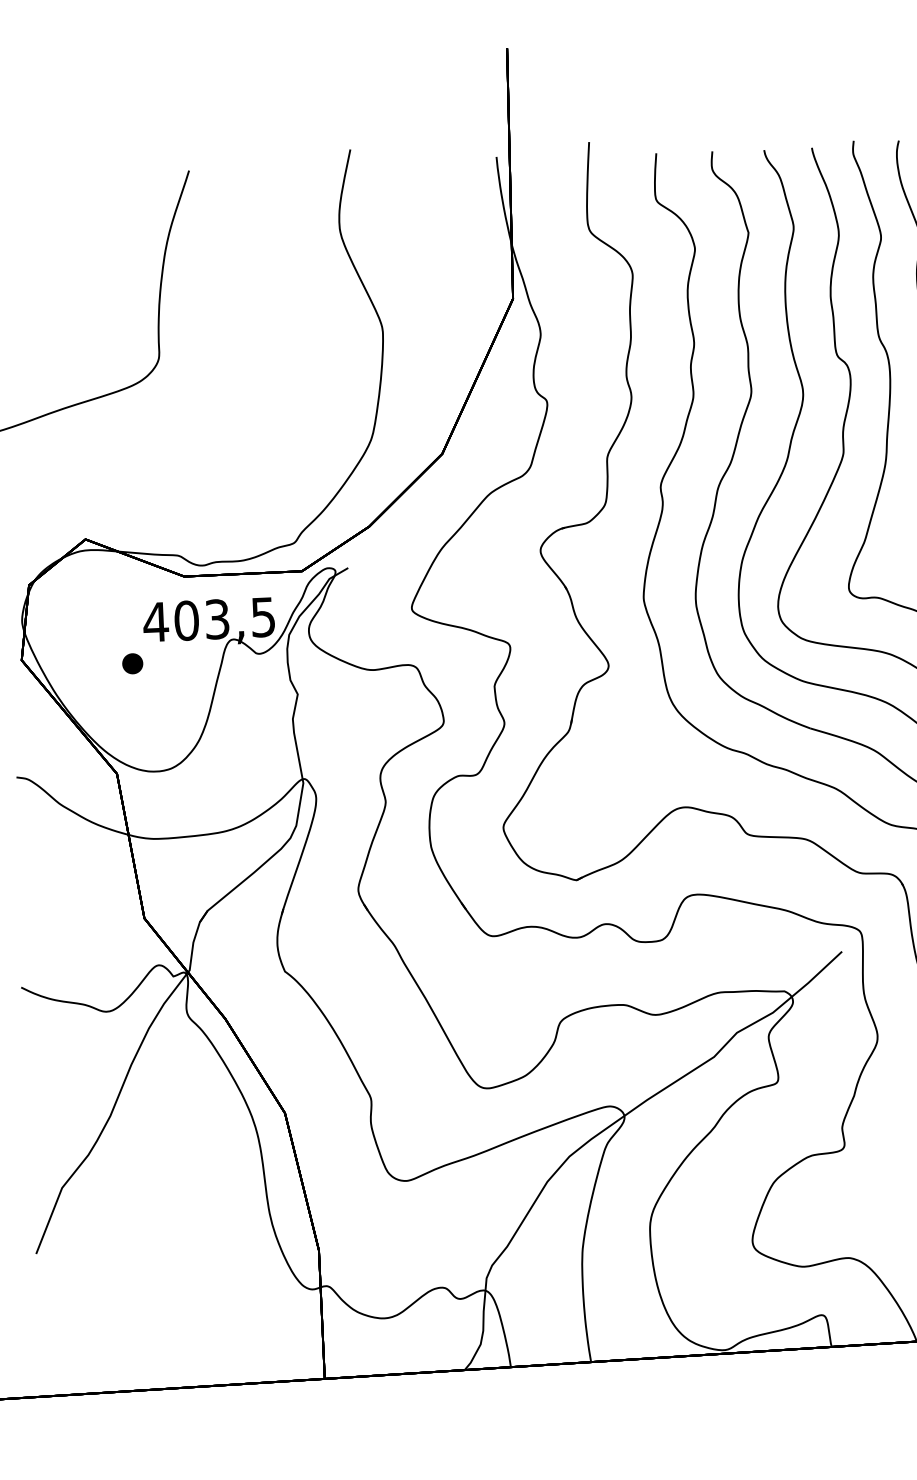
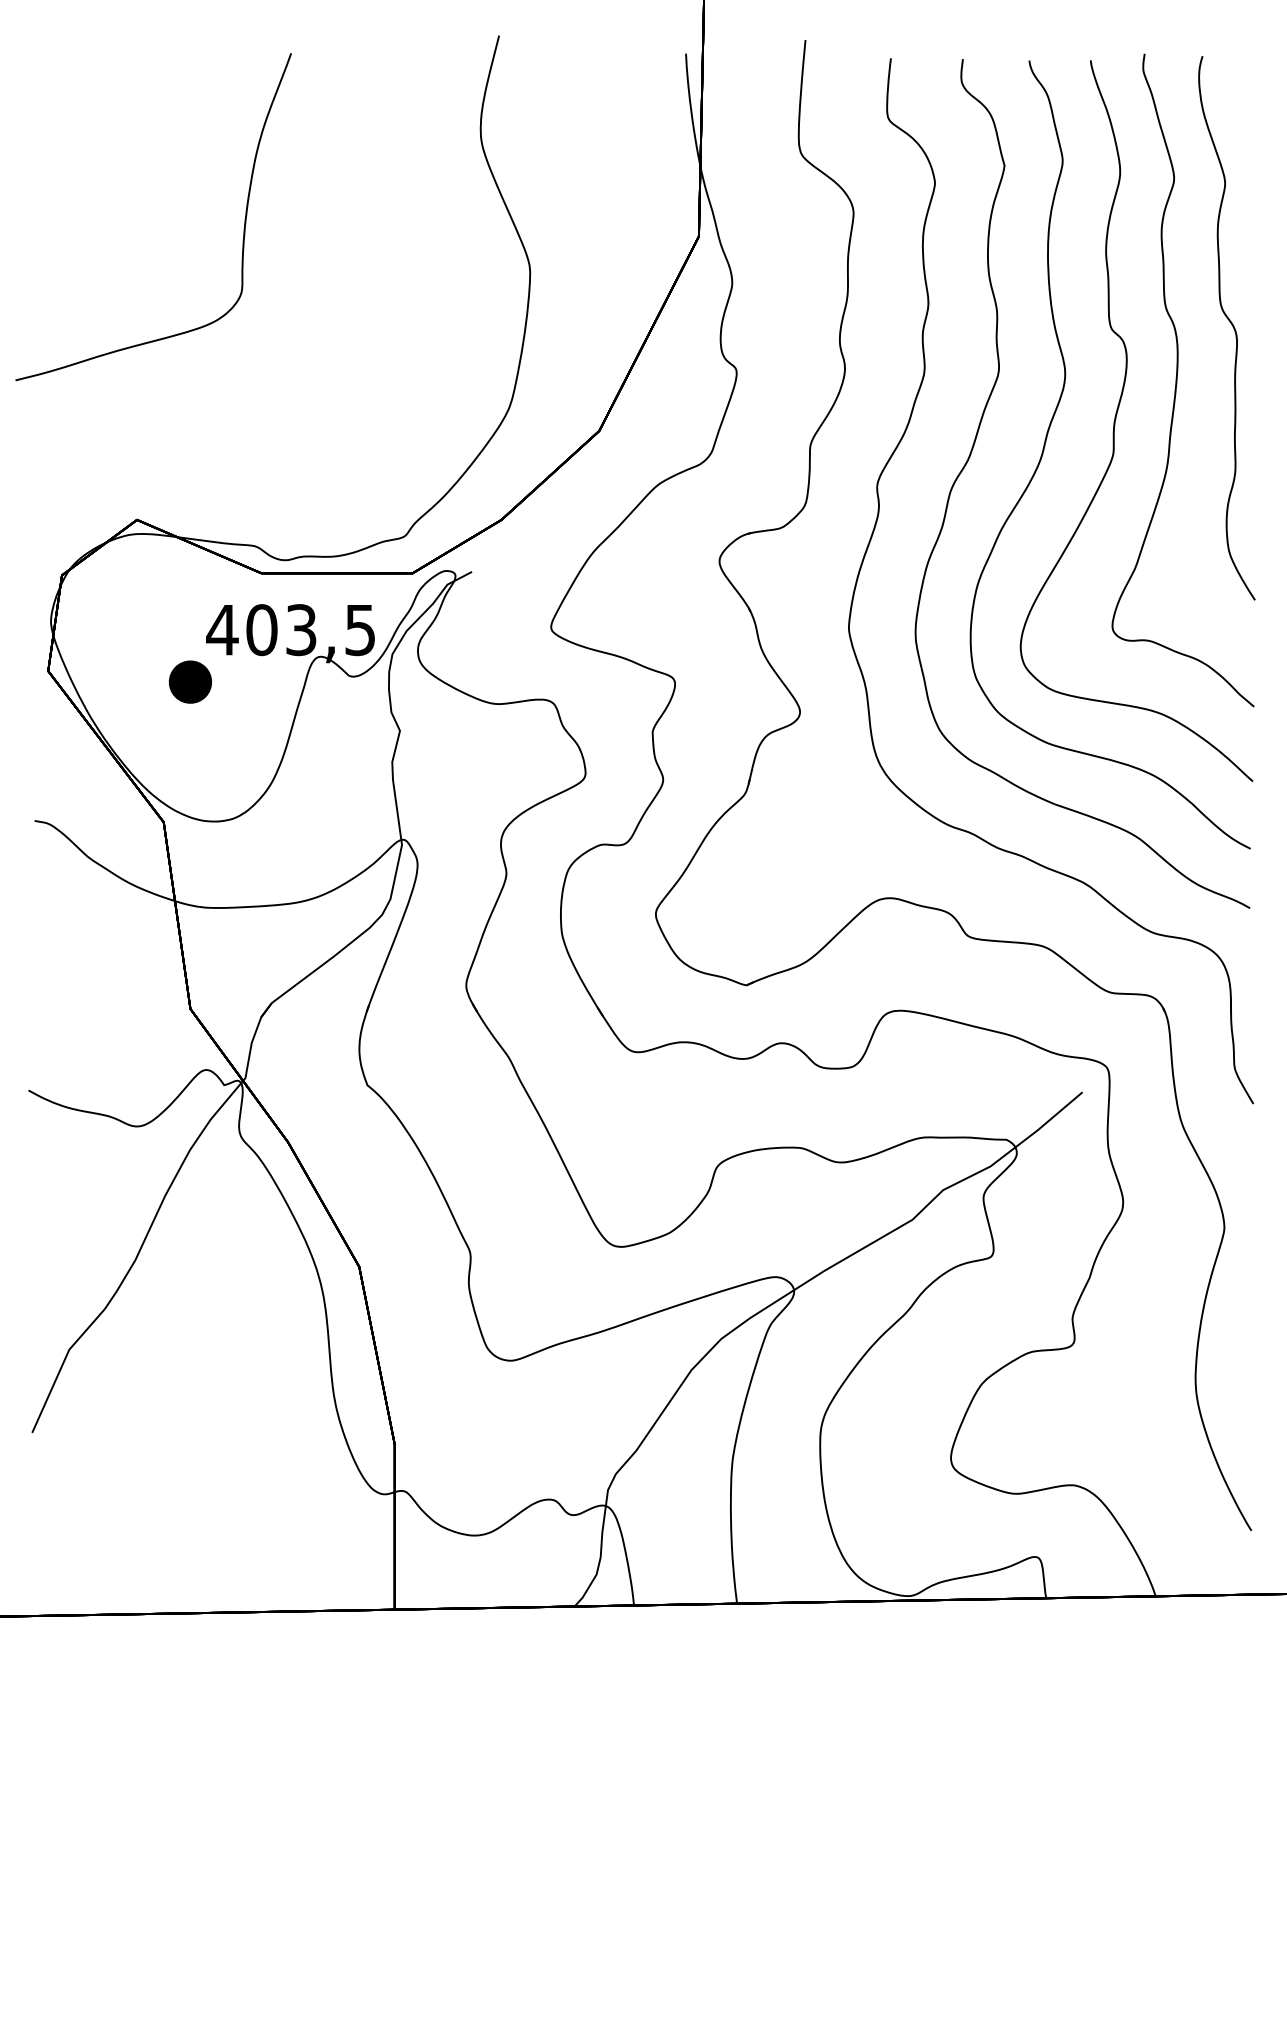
part: (132, 663) -> (189, 681), size x1.6

